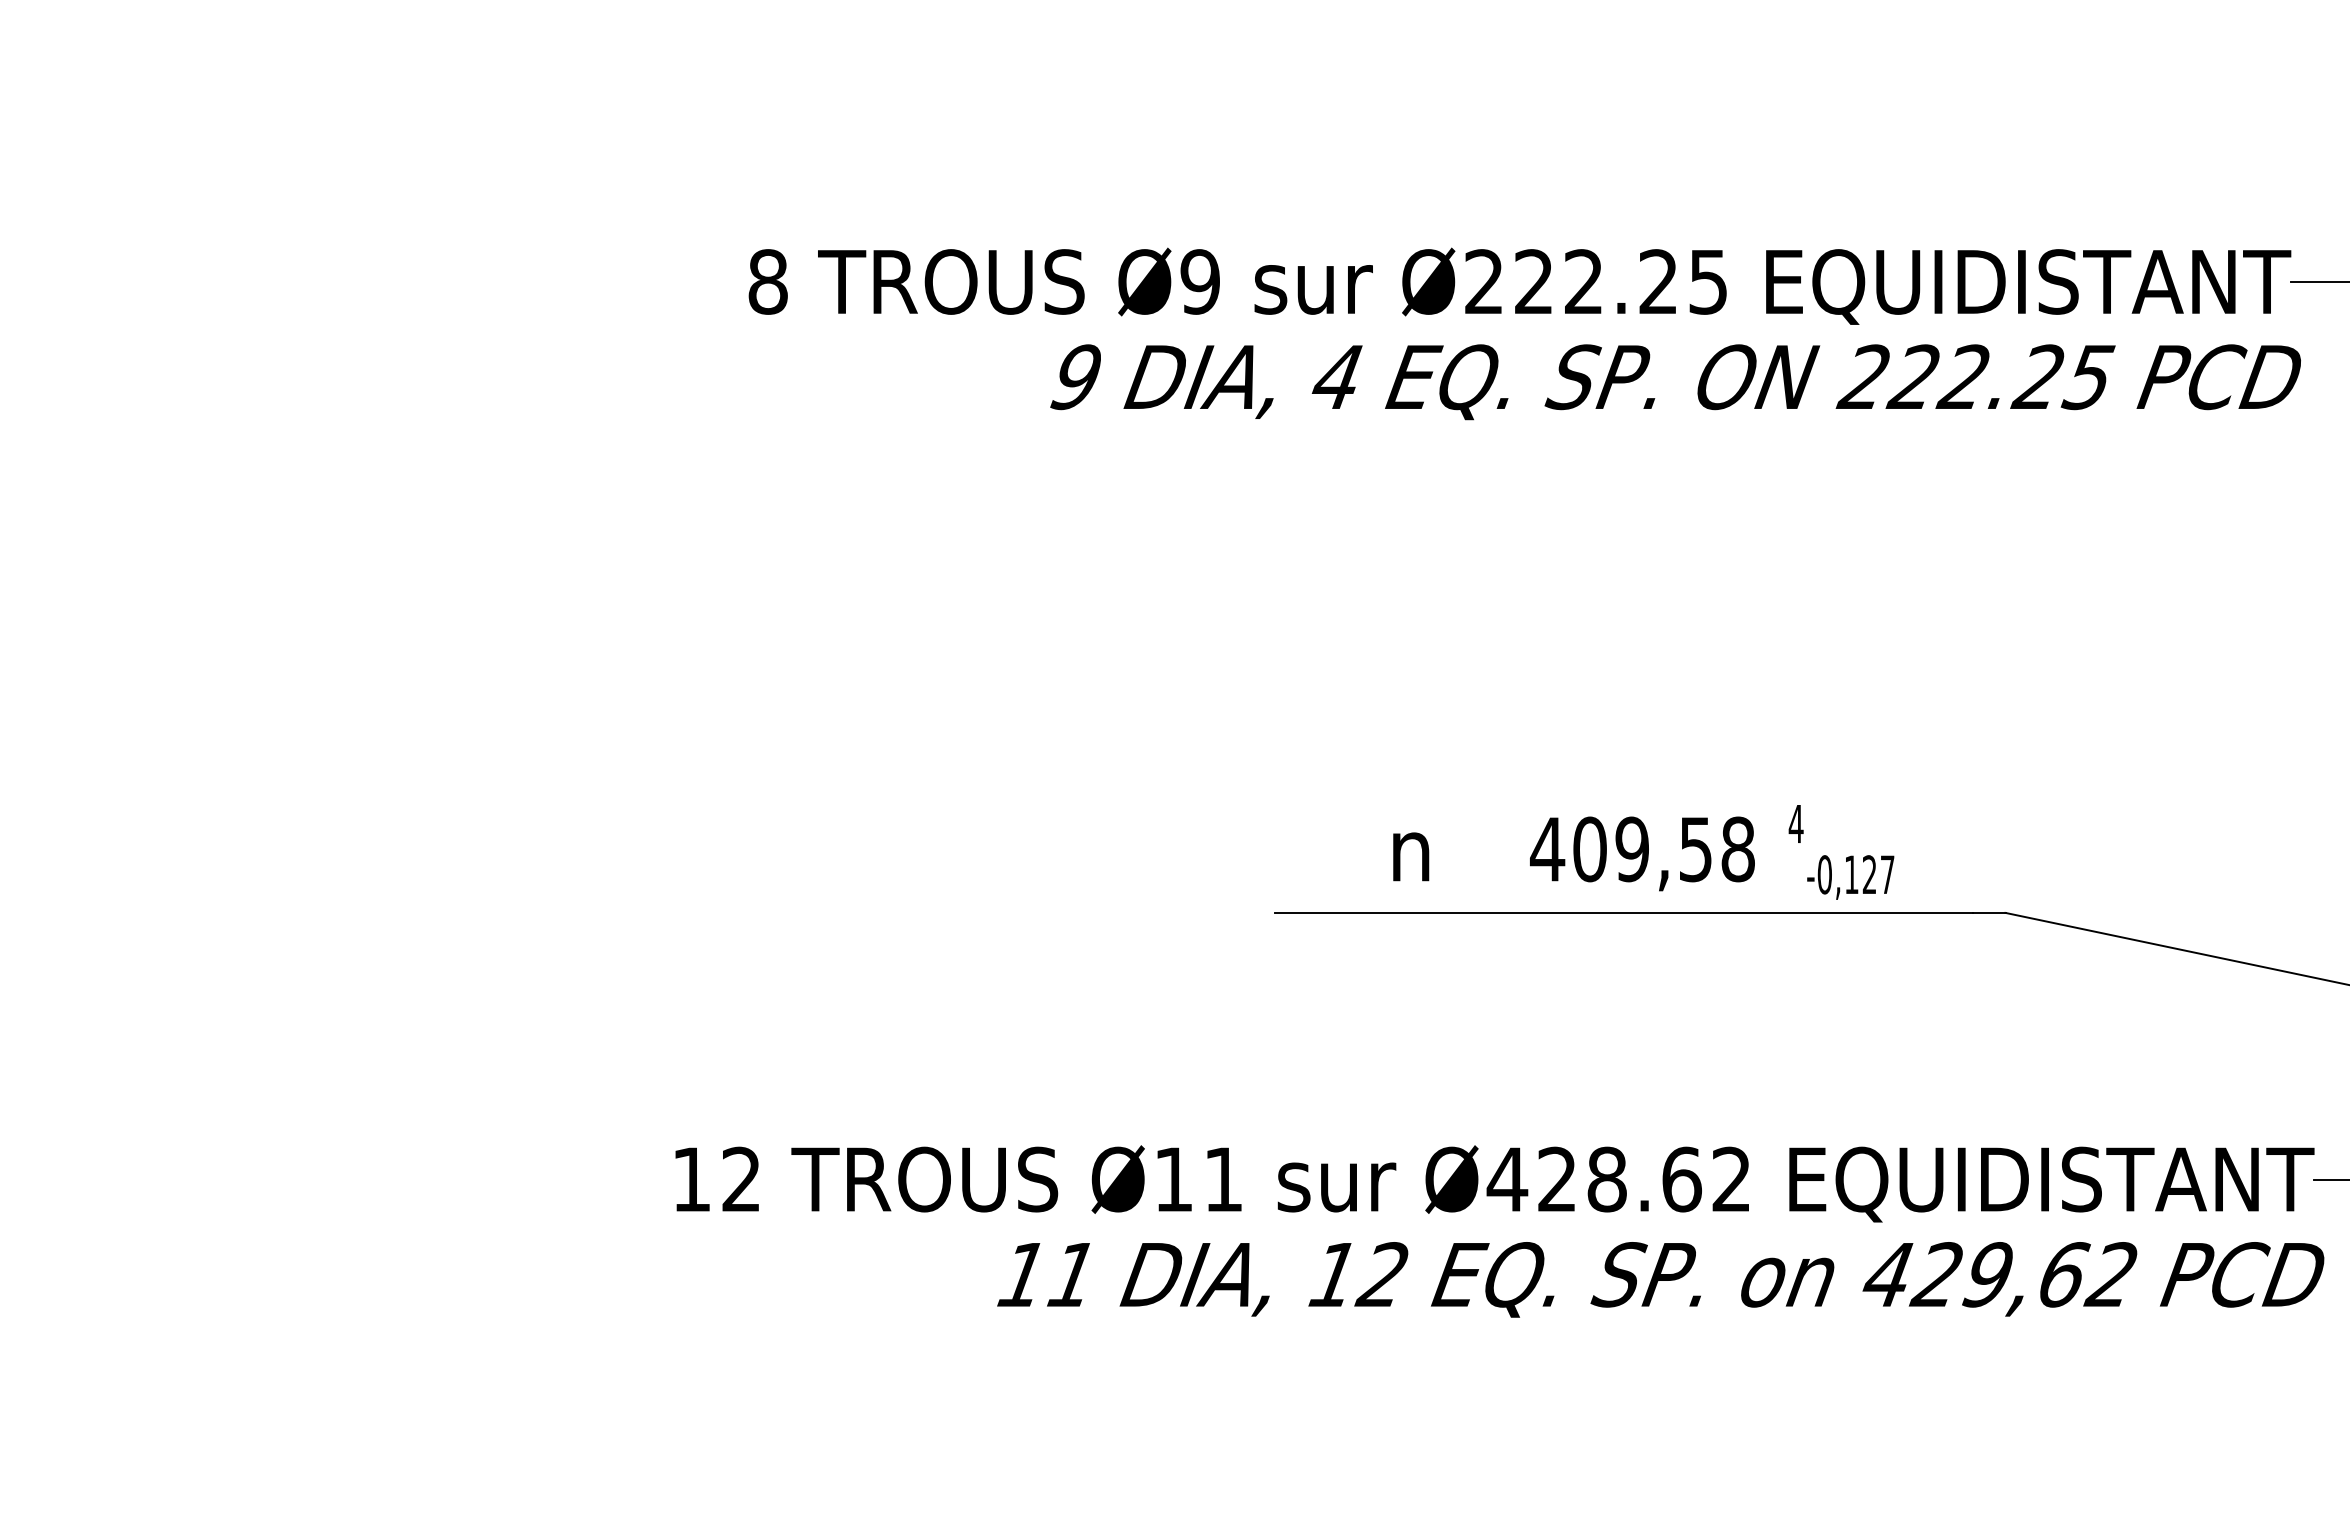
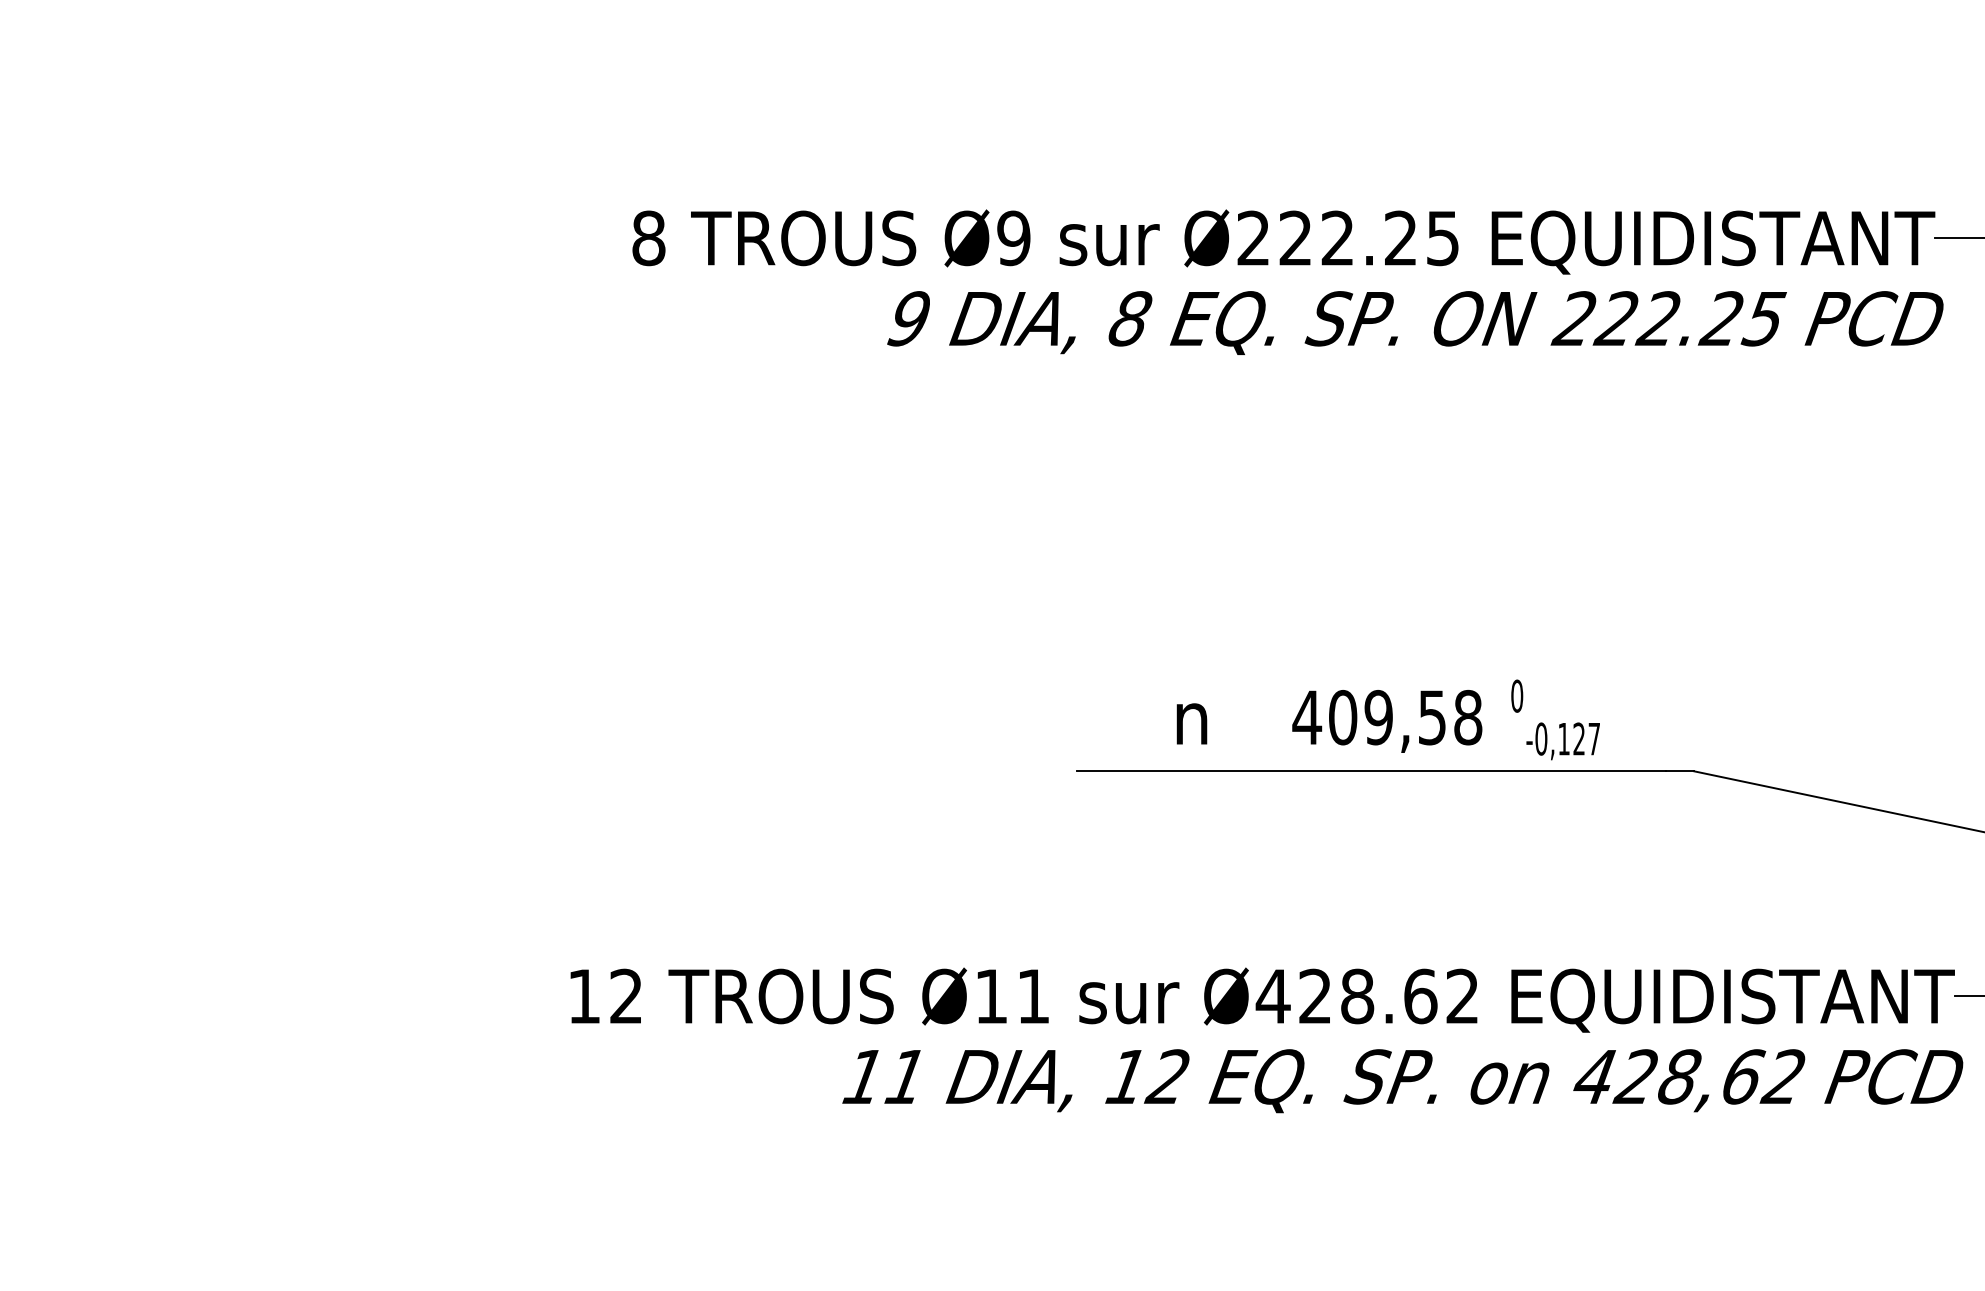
text: (1337, 377) -> (1129, 319), 4 -> 8
text: (1795, 823) -> (1516, 695), 4 -> 0
text: (1988, 1274) -> (1679, 1076), 429,62 -> 428,62

